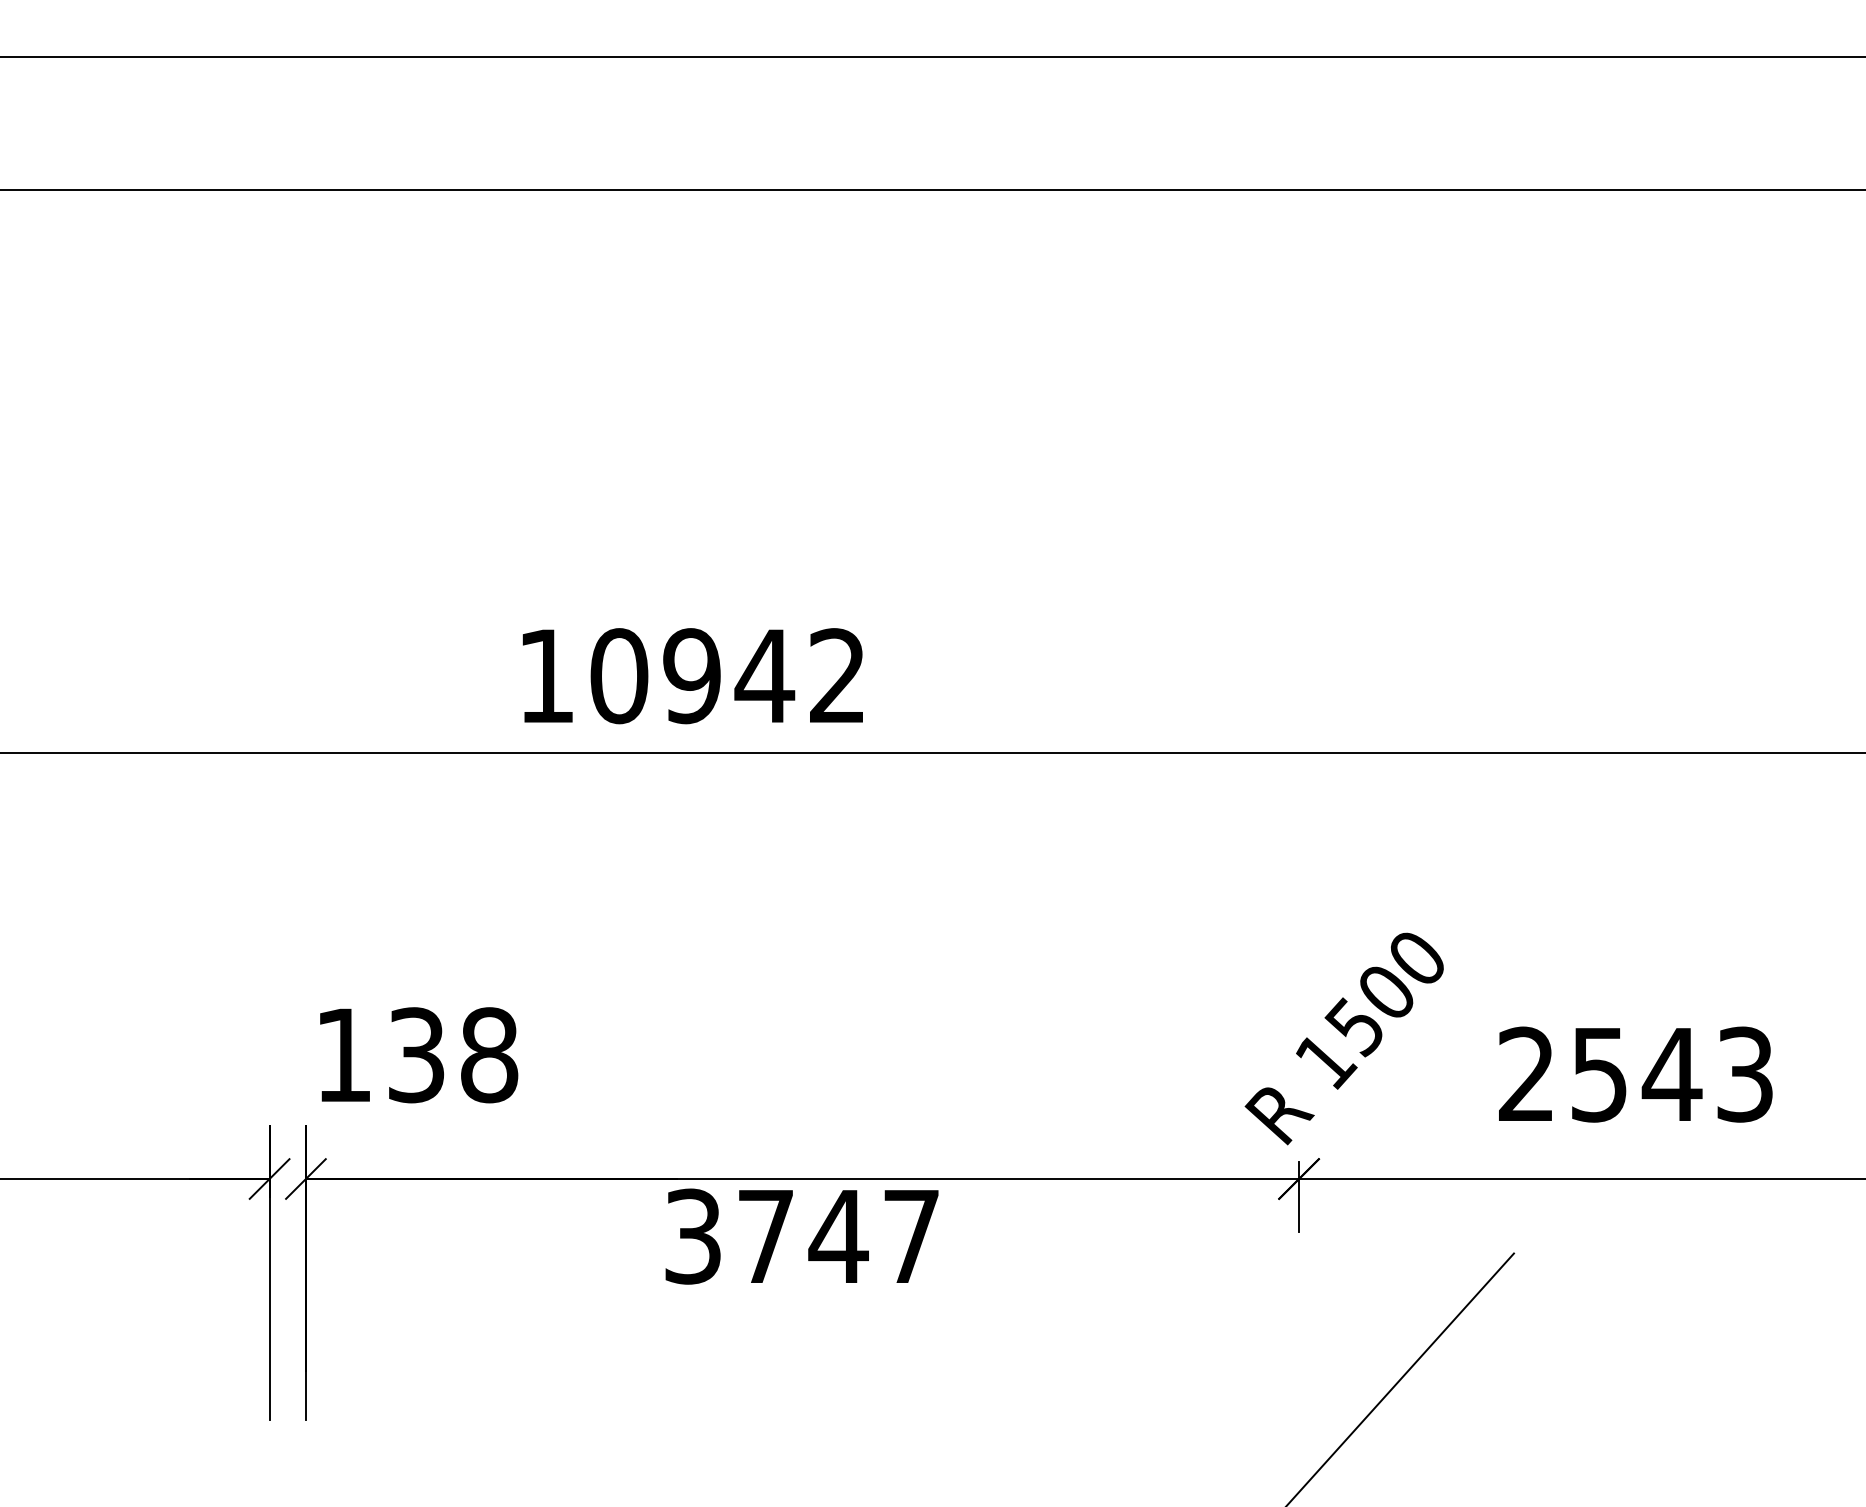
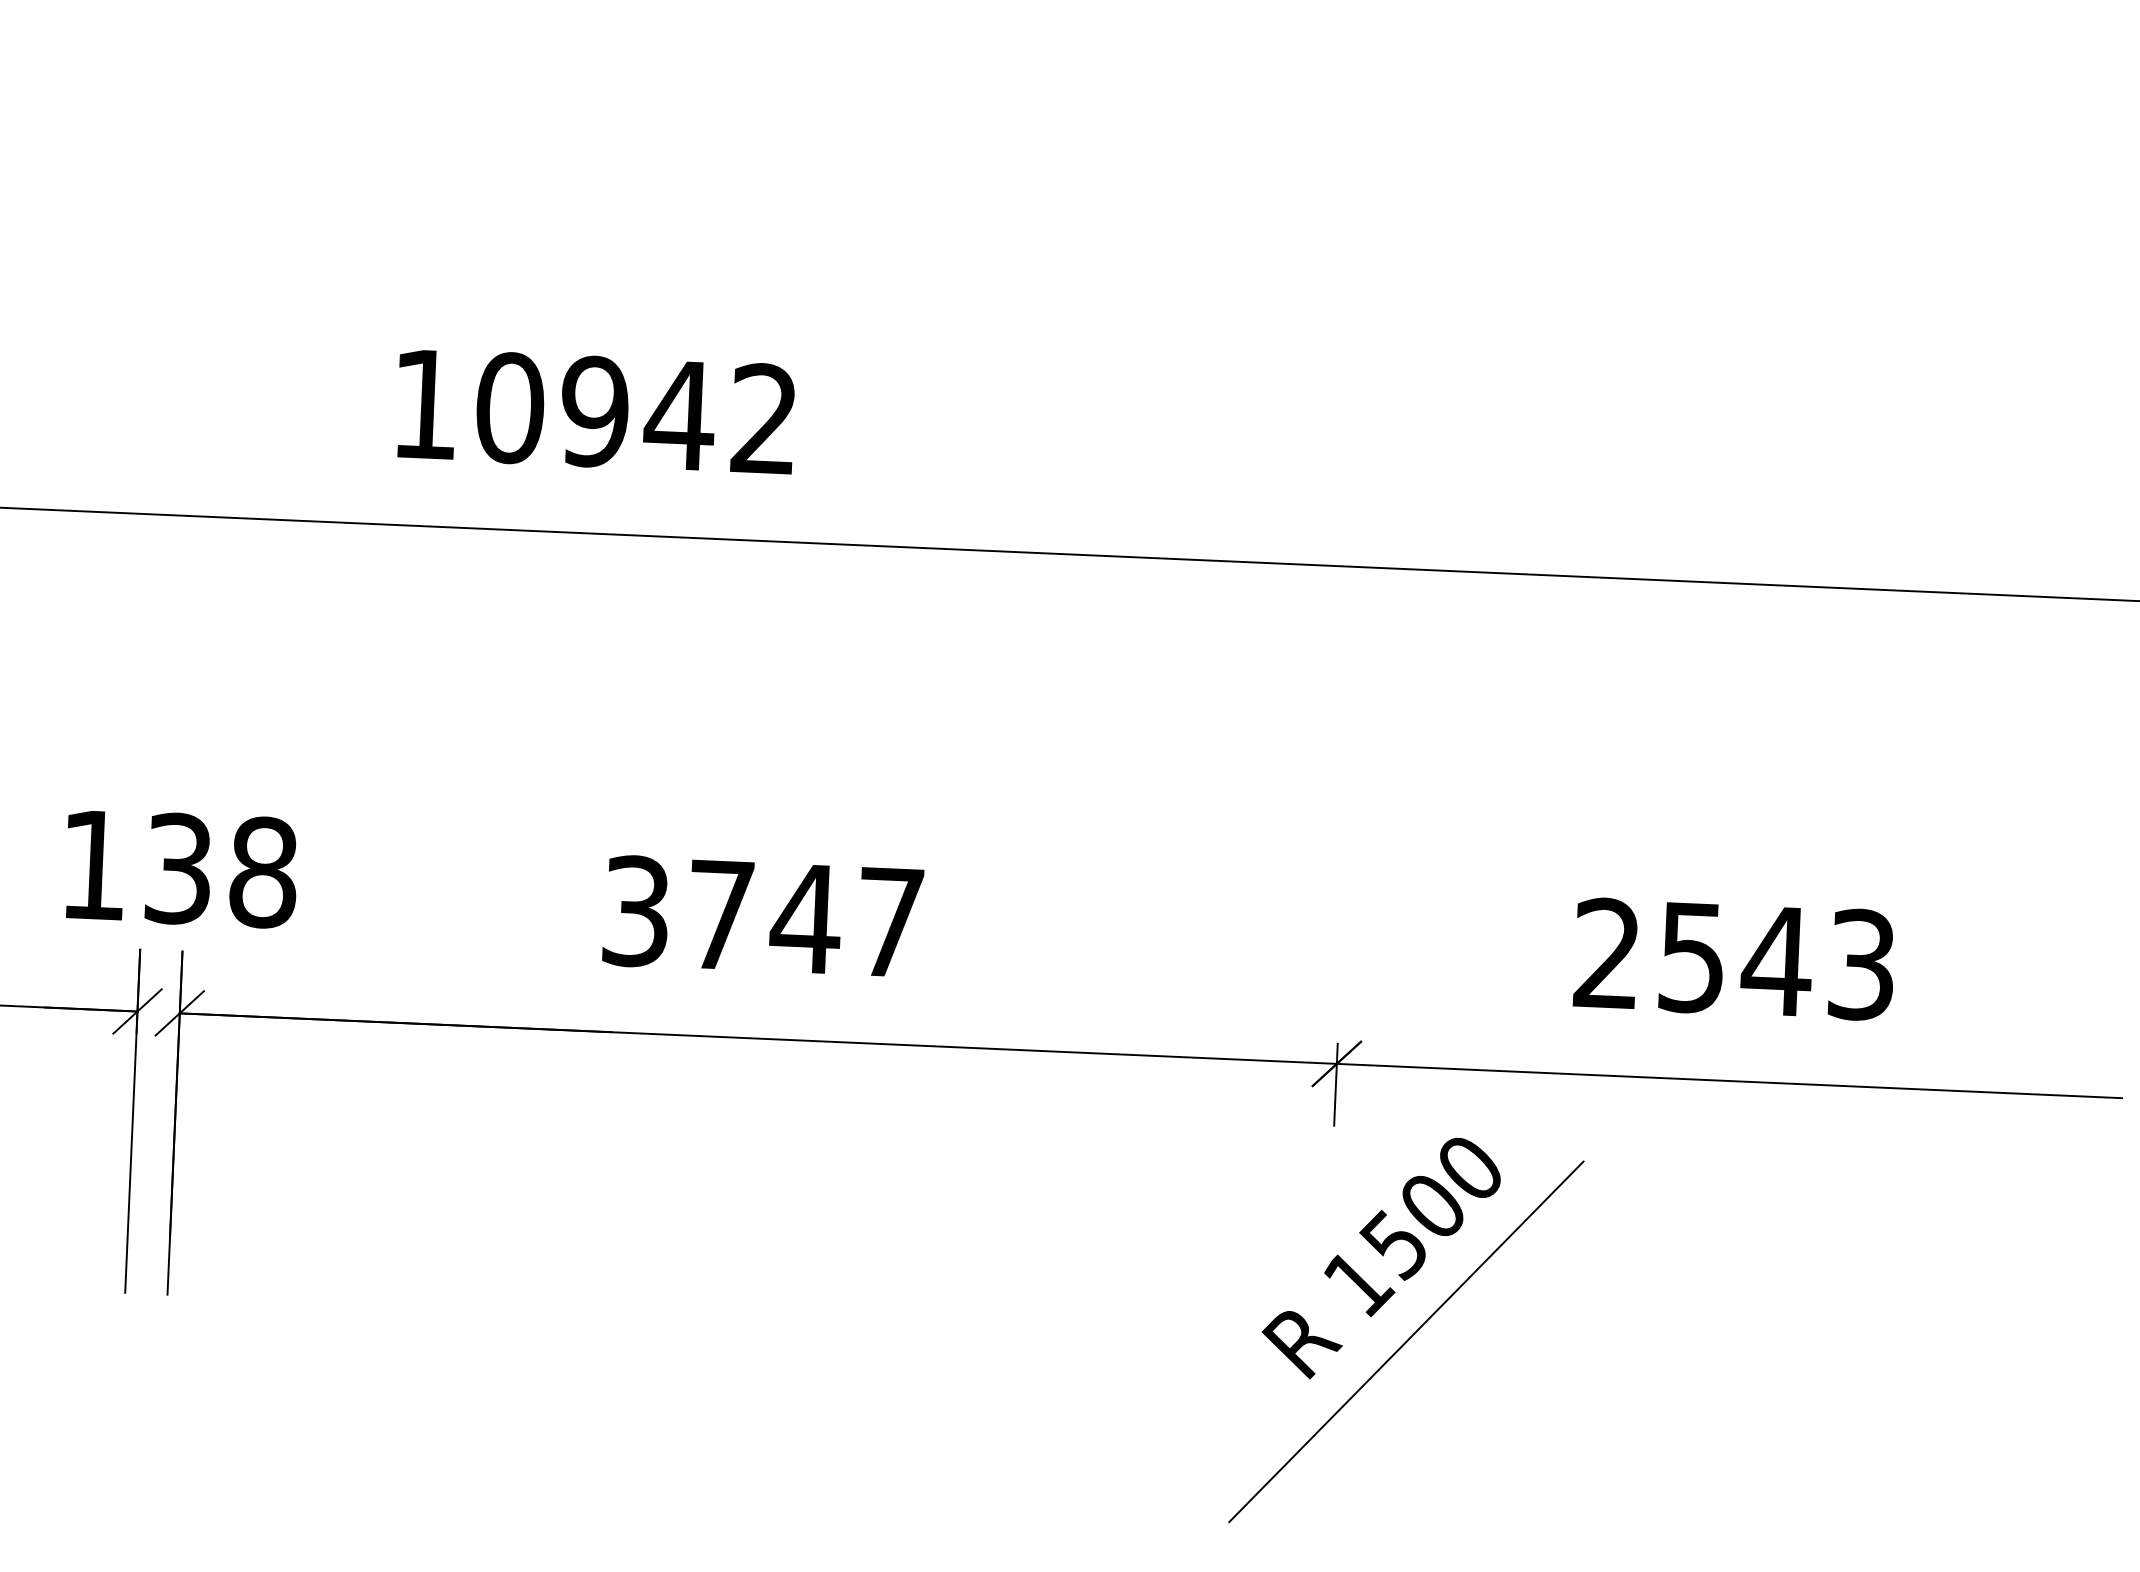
text: (692, 676) -> (595, 412), moved
text: (1343, 1038) -> (1380, 1257), moved
text: (419, 1055) -> (182, 869), moved
text: (801, 1236) -> (762, 916), moved

